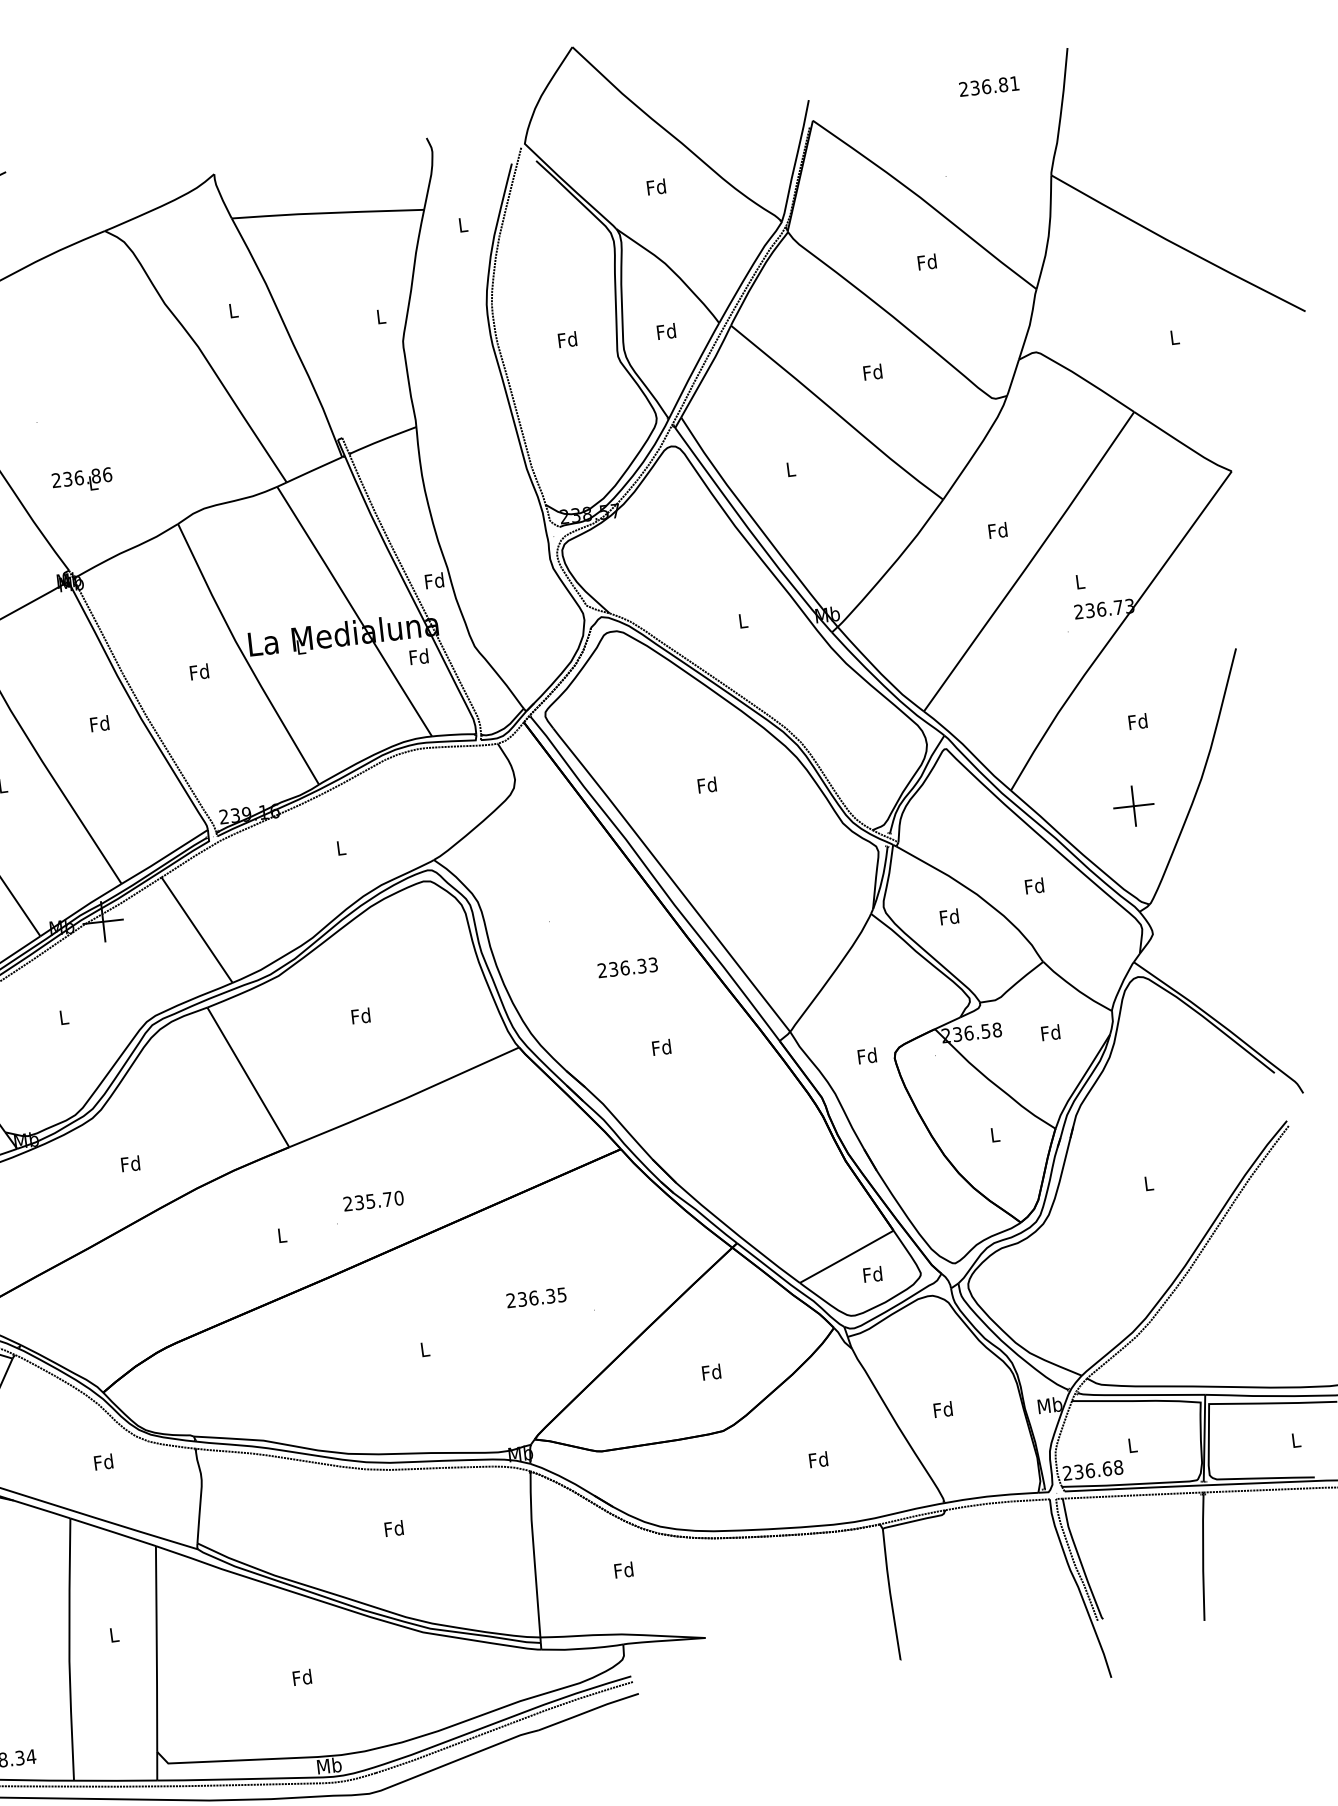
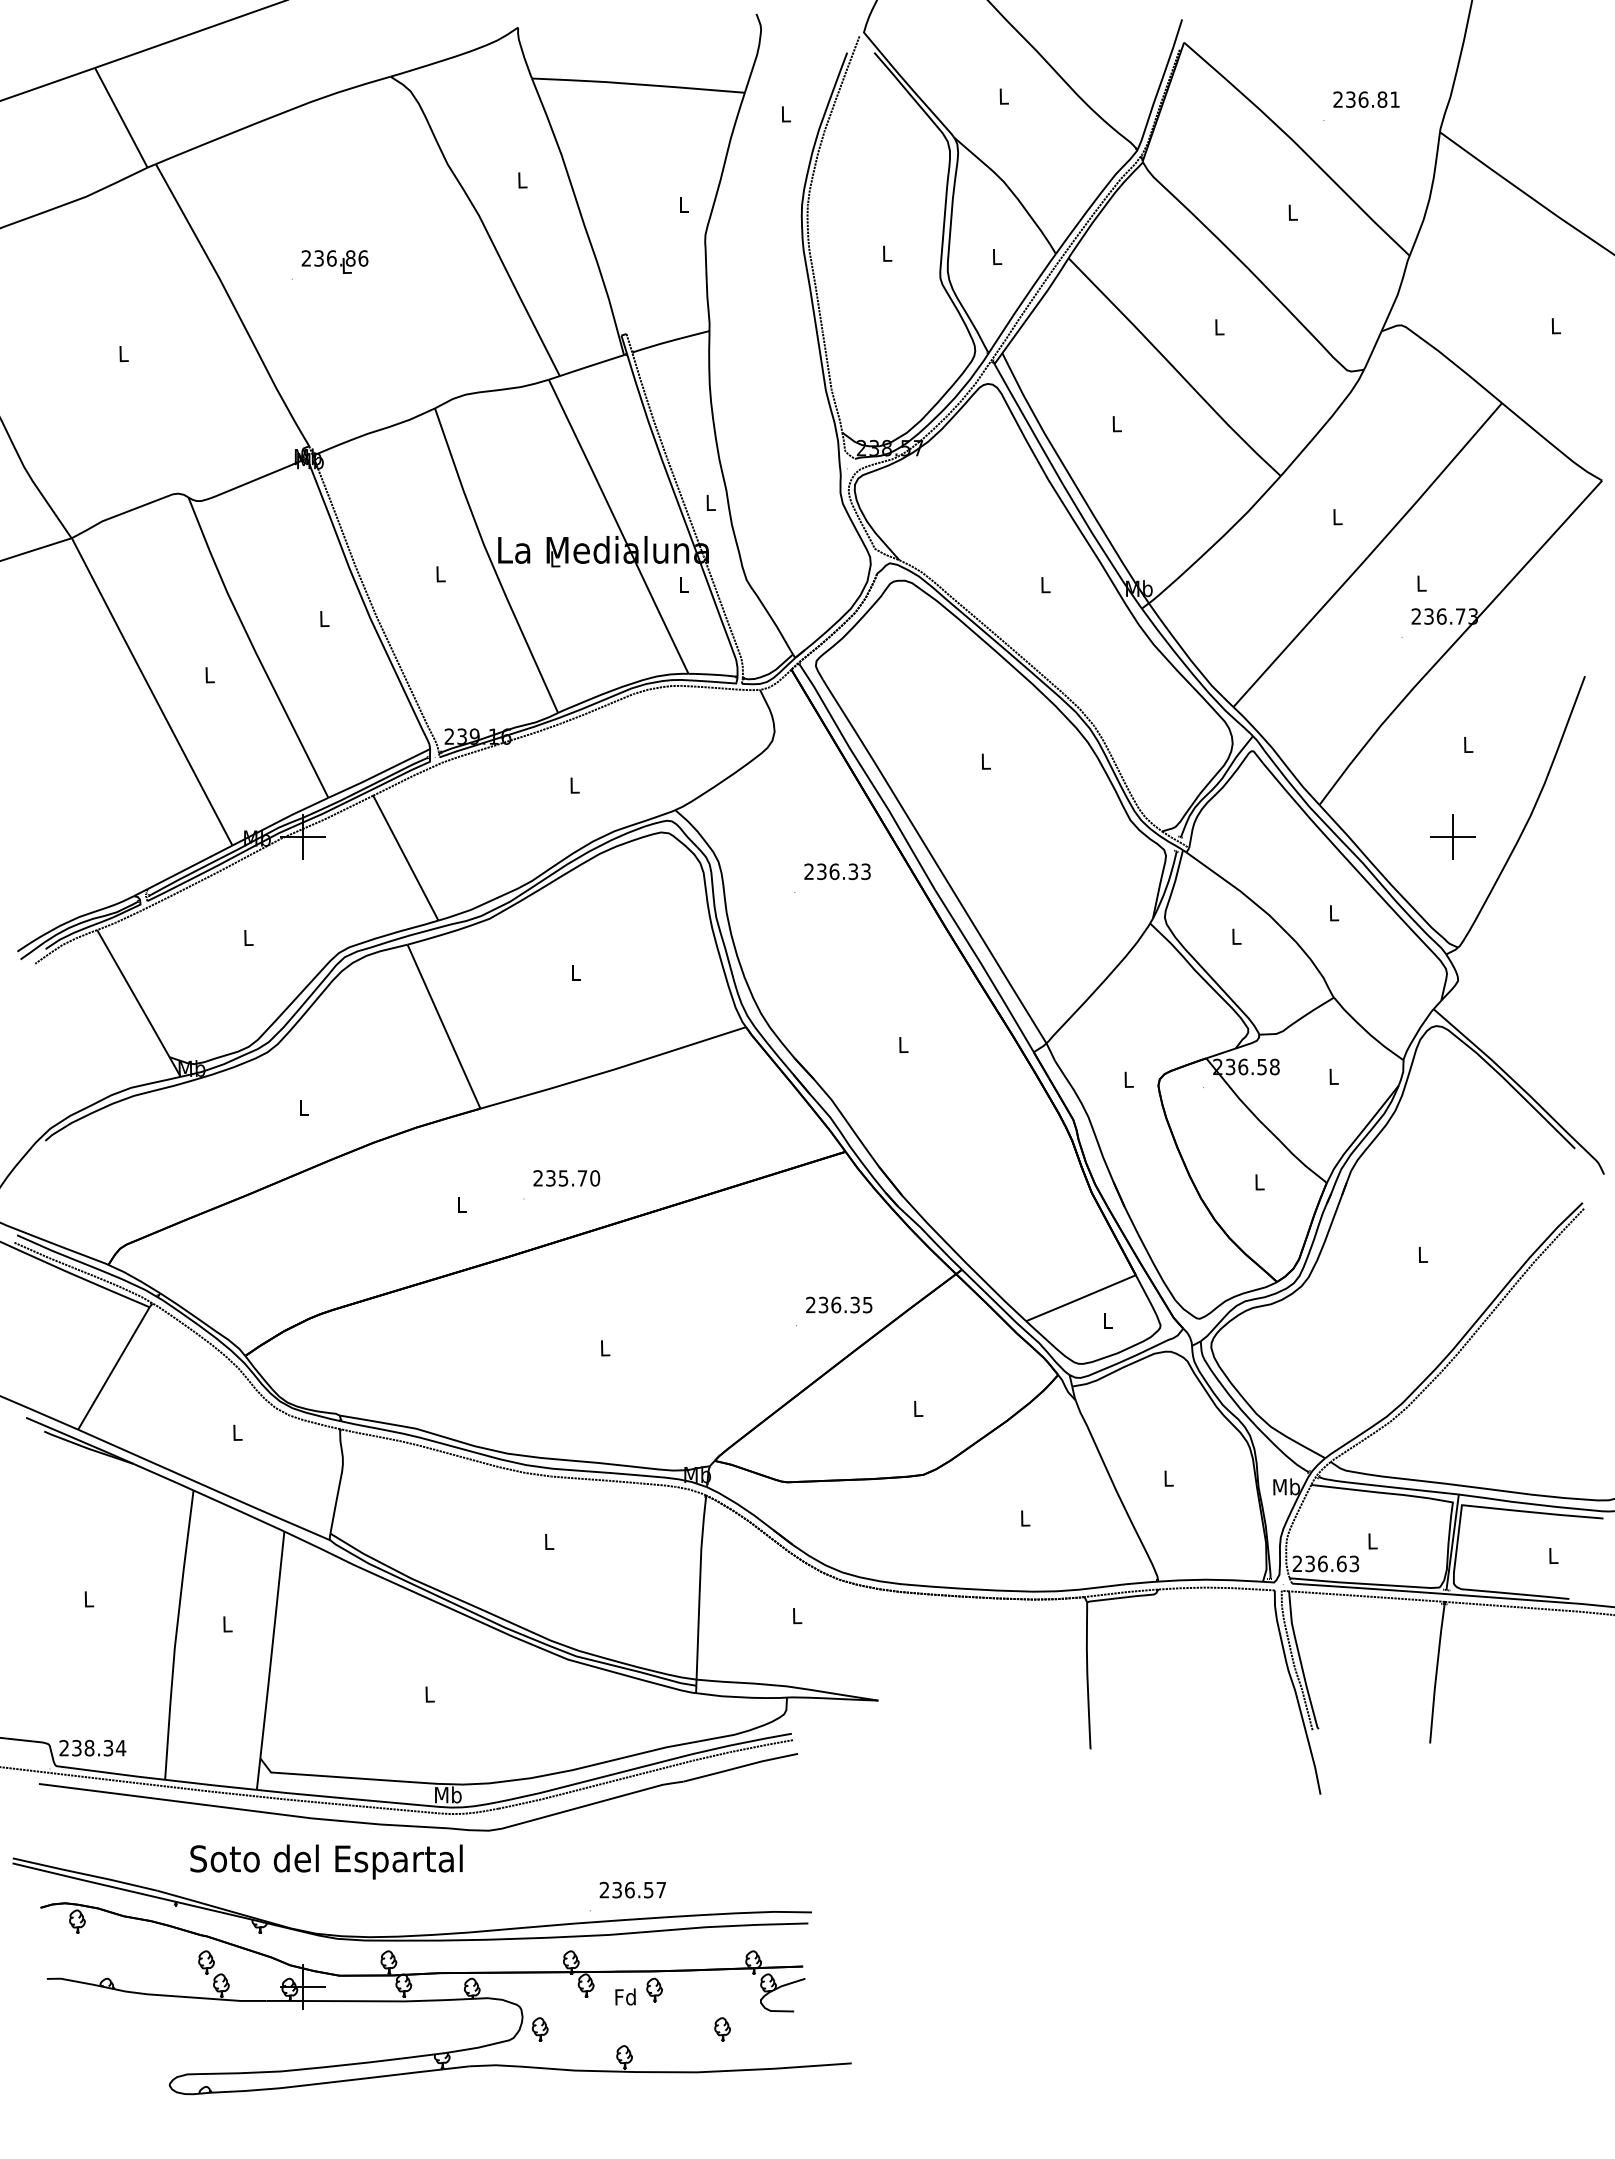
text: (989, 86) -> (1366, 99), moved
text: (656, 186) -> (1003, 95), Fd -> L
text: (927, 261) -> (1292, 211), Fd -> L
text: (666, 331) -> (996, 256), Fd -> L
text: (567, 339) -> (886, 253), Fd -> L
text: (872, 371) -> (1218, 326), Fd -> L
text: (81, 480) -> (334, 261), moved
text: (998, 530) -> (1337, 516), Fd -> L
text: (434, 580) -> (710, 502), Fd -> L
text: (419, 656) -> (684, 584), Fd -> L
text: (199, 671) -> (440, 573), Fd -> L
text: (1137, 721) -> (1467, 744), Fd -> L
text: (99, 723) -> (323, 618), Fd -> L
text: (707, 784) -> (985, 760), Fd -> L
text: (1034, 885) -> (1333, 912), Fd -> L
text: (949, 916) -> (1236, 936), Fd -> L
text: (627, 967) -> (837, 871), moved
text: (360, 1015) -> (575, 972), Fd -> L
text: (1050, 1032) -> (1333, 1076), Fd -> L
text: (661, 1047) -> (902, 1044), Fd -> L
text: (867, 1055) -> (1128, 1079), Fd -> L
text: (130, 1163) -> (303, 1106), Fd -> L
text: (872, 1274) -> (1107, 1320), Fd -> L
text: (536, 1297) -> (839, 1304), moved
text: (711, 1372) -> (917, 1408), Fd -> L
text: (943, 1408) -> (1168, 1477), Fd -> L
text: (818, 1459) -> (1024, 1517), Fd -> L
text: (103, 1462) -> (236, 1432), Fd -> L
text: (1118, 1467) -> (1354, 1563), 236.68 -> 236.63
text: (393, 1528) -> (548, 1541), Fd -> L
text: (623, 1569) -> (796, 1615), Fd -> L
text: (302, 1676) -> (429, 1693), Fd -> L

